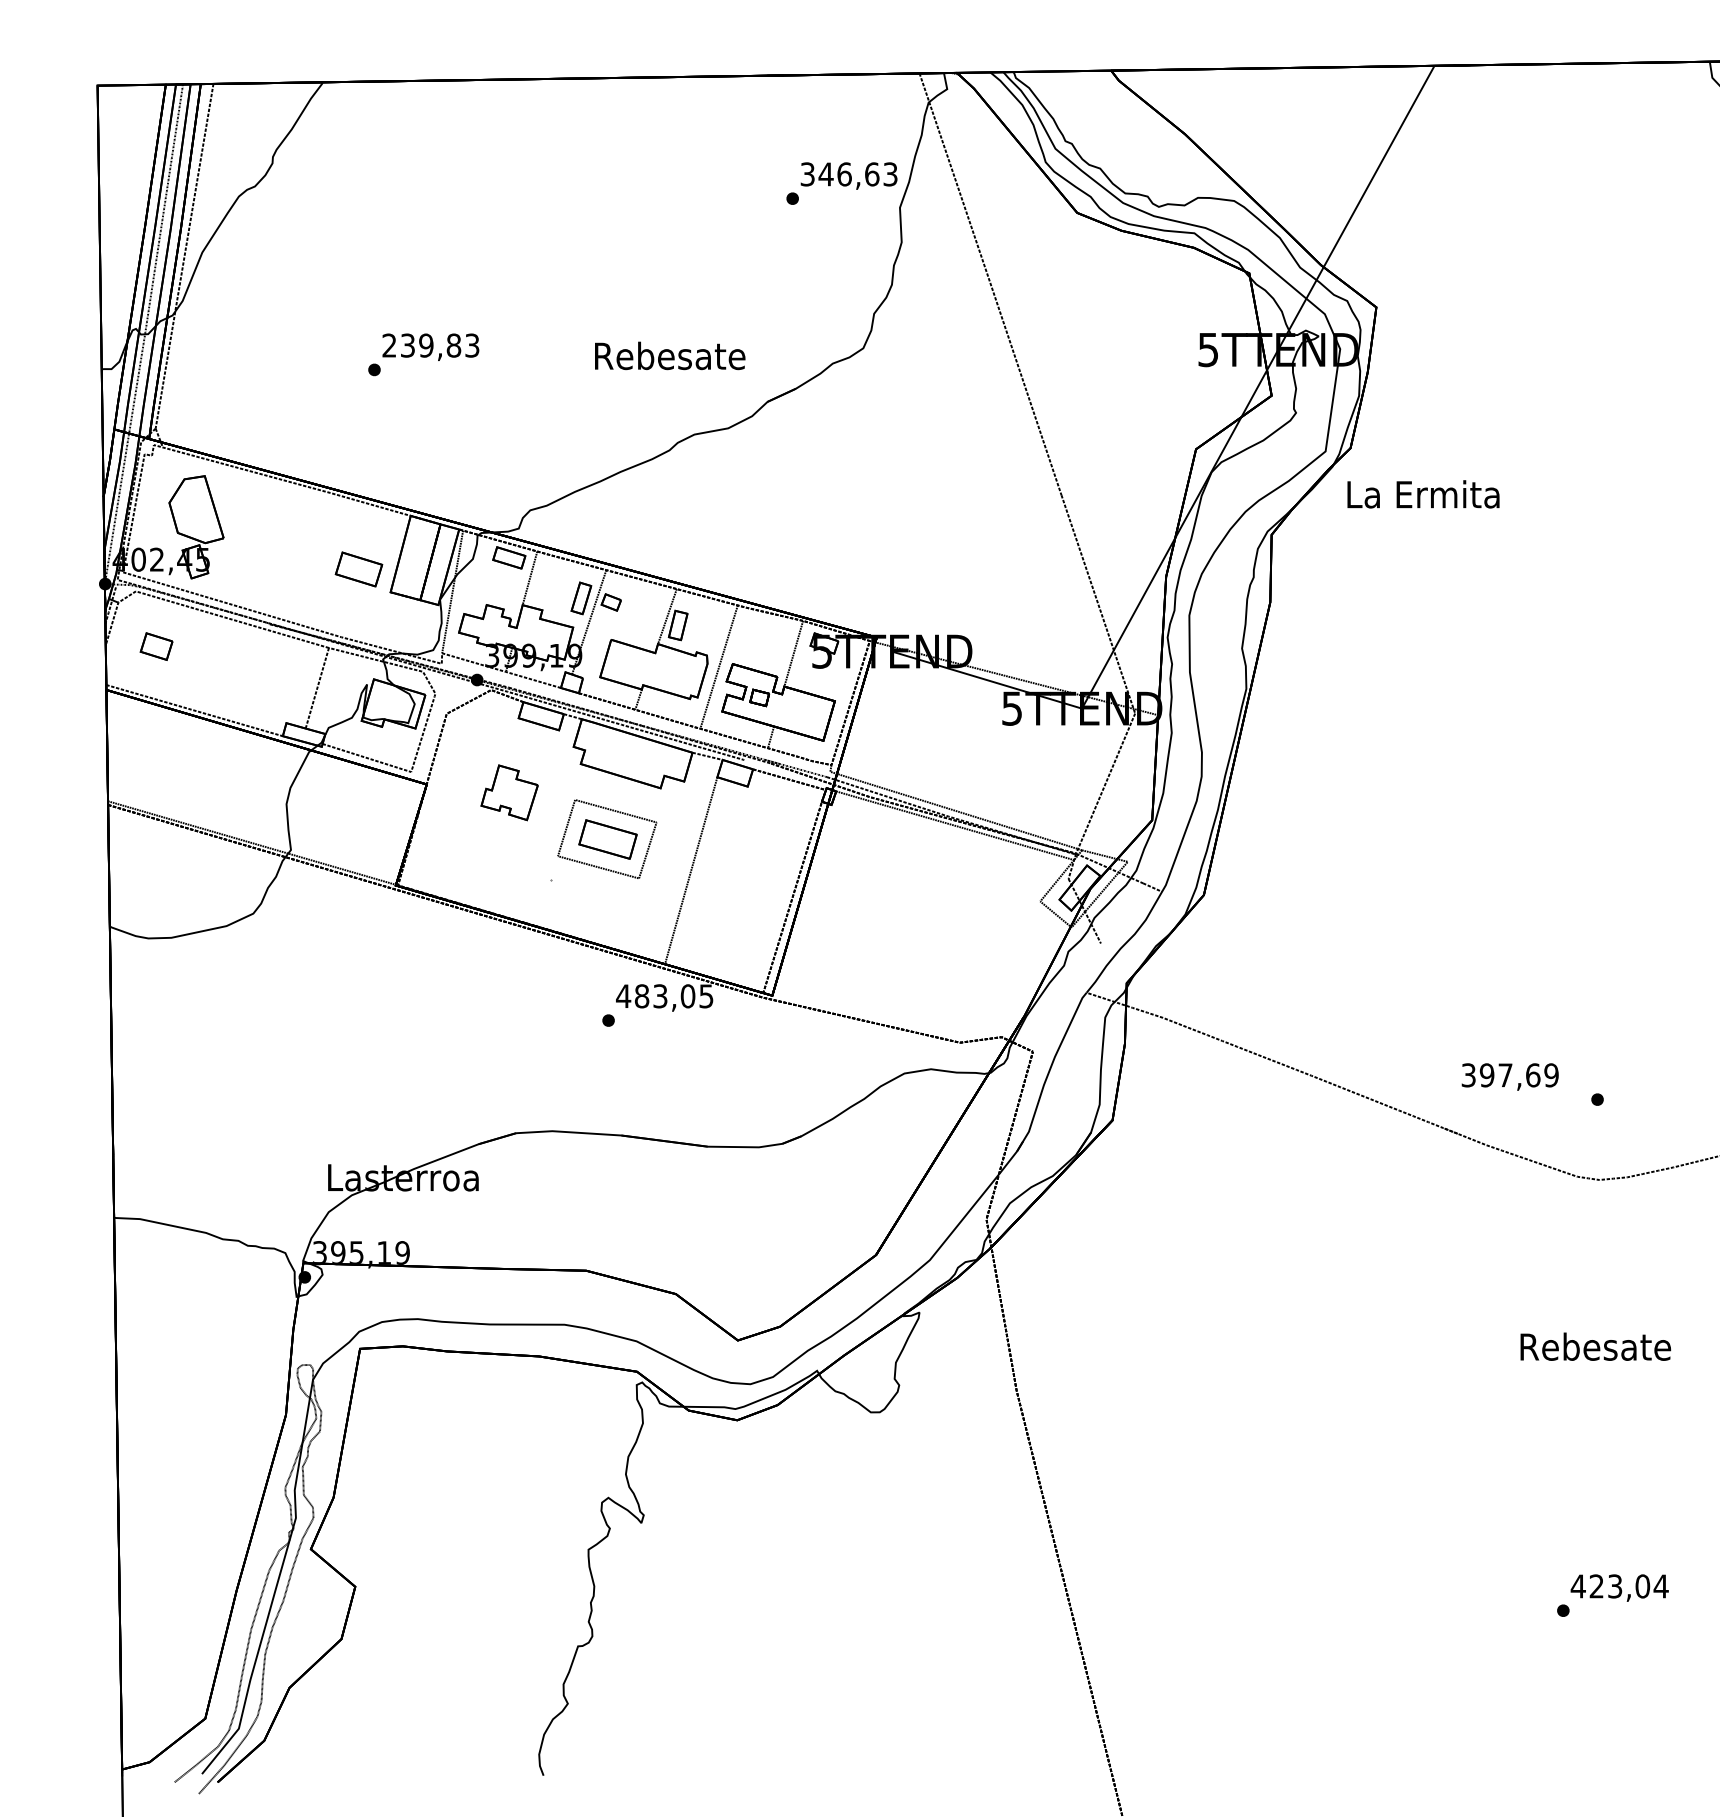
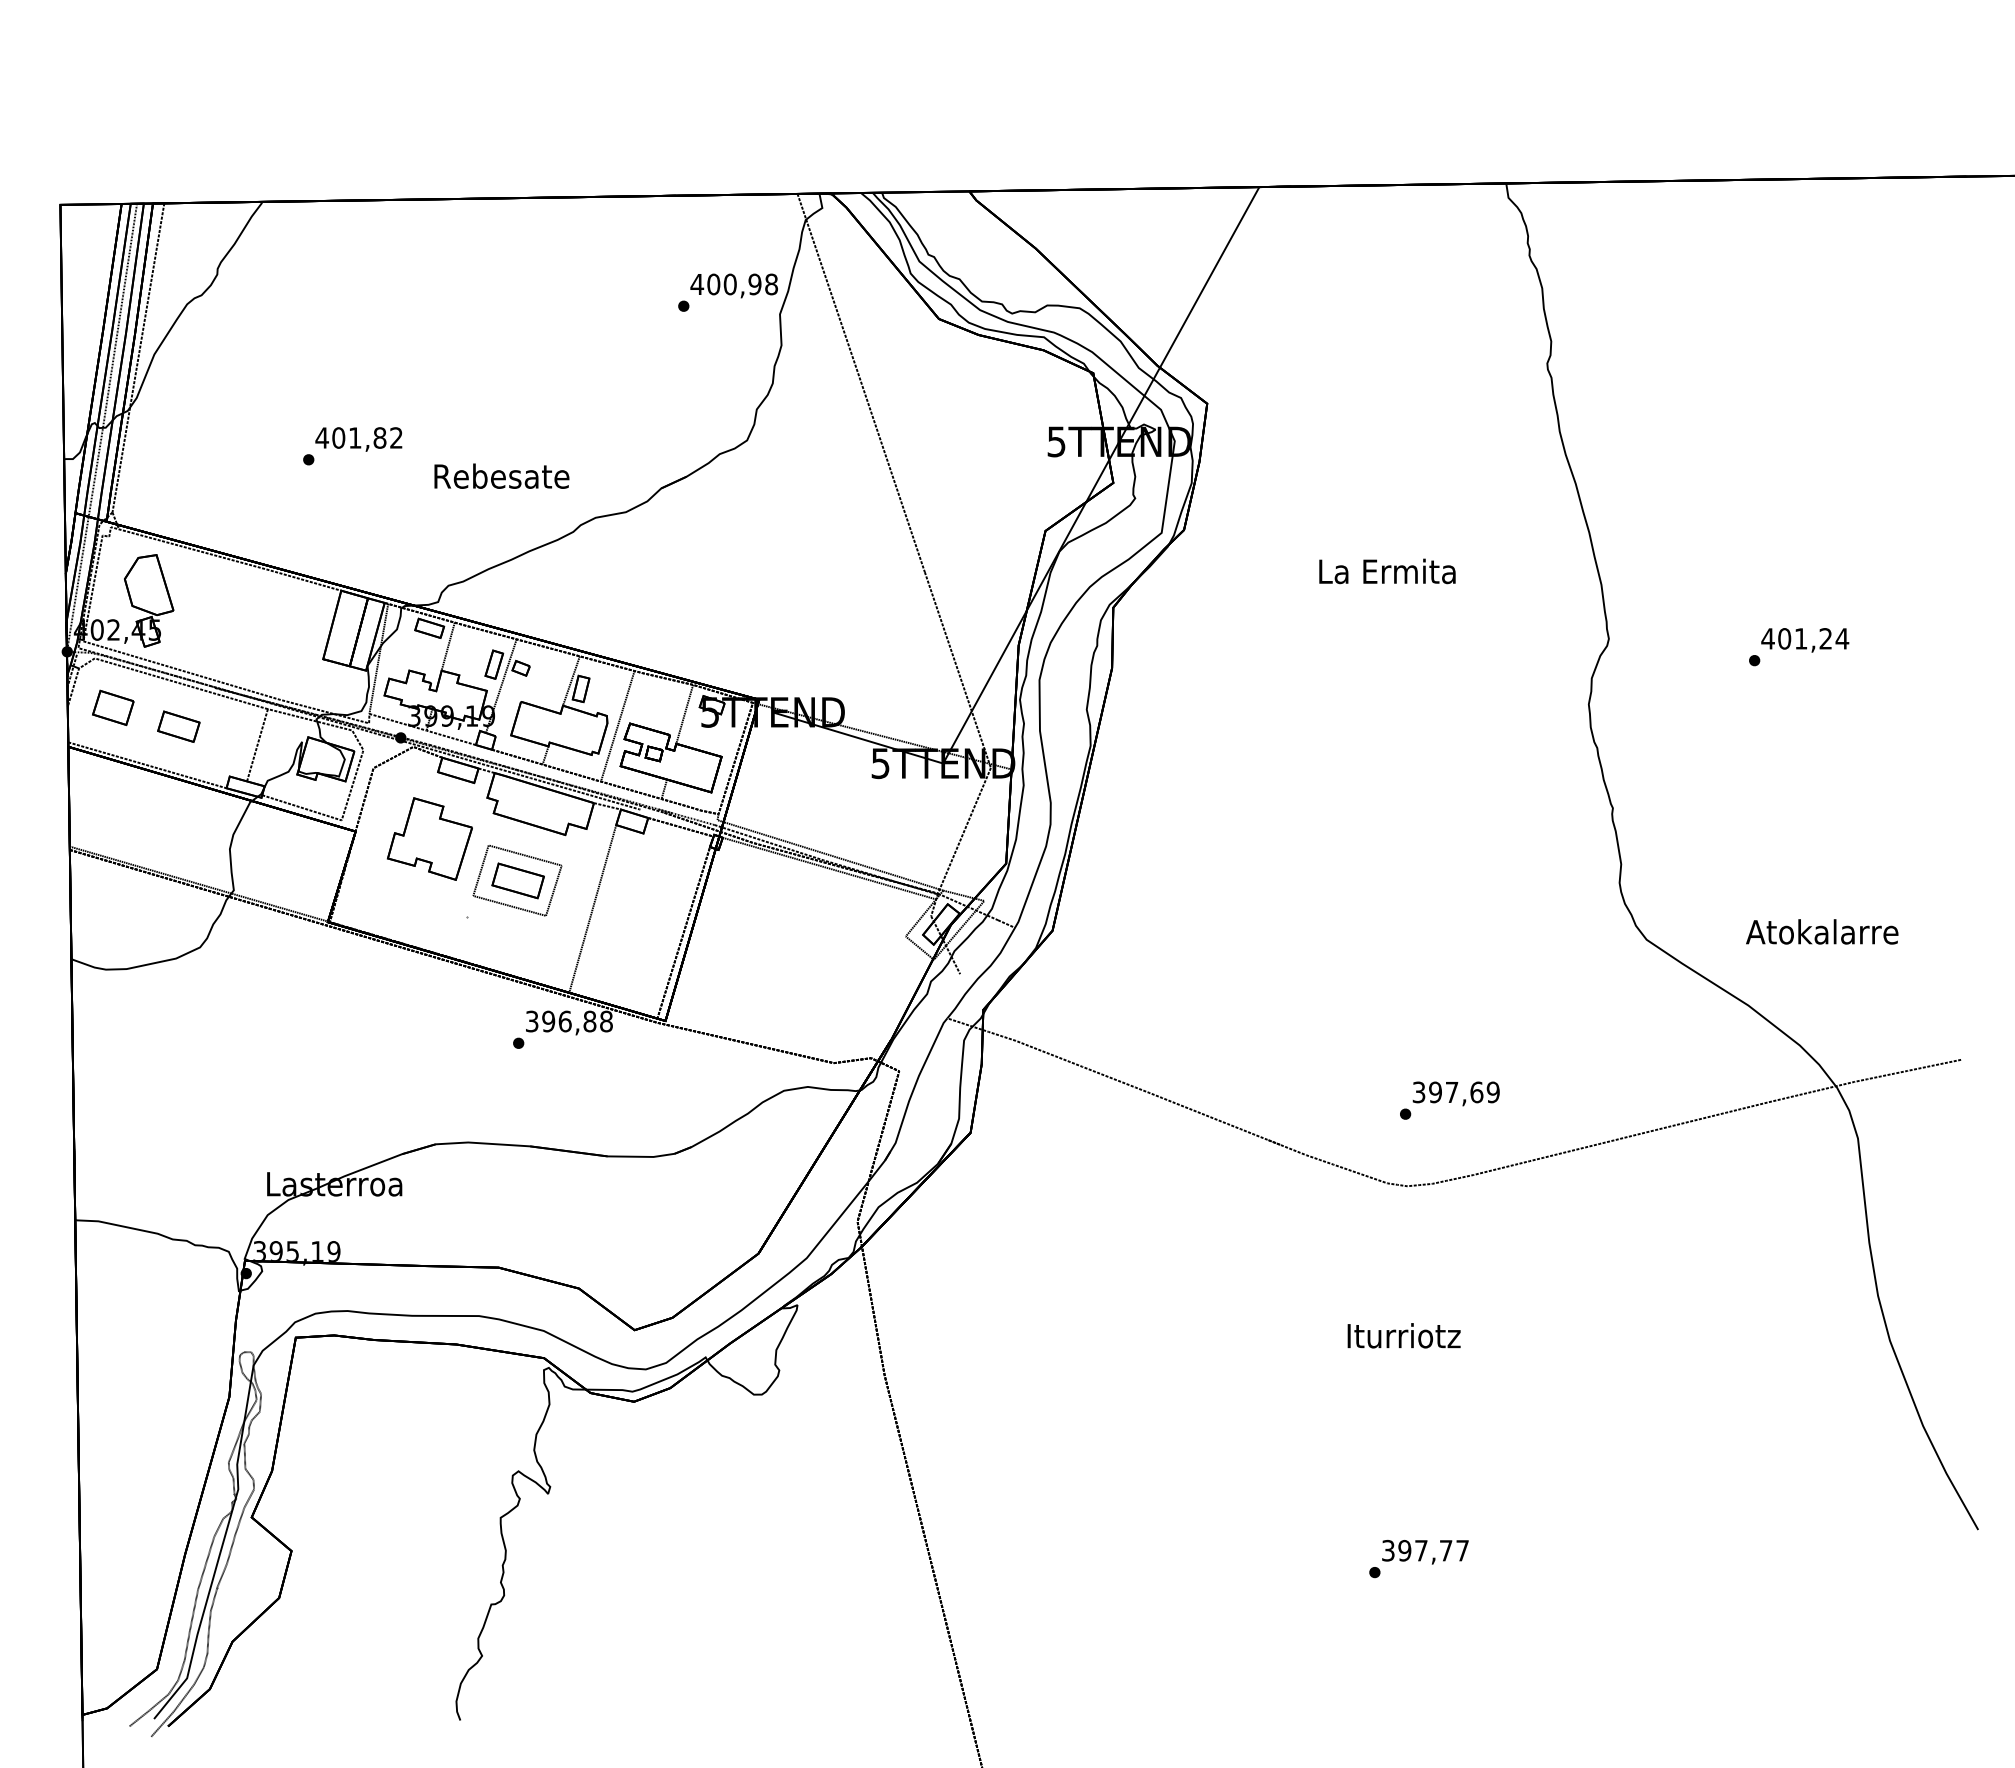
text: (848, 174) -> (733, 284), 346,63 -> 400,98
text: (429, 345) -> (358, 437), 239,83 -> 401,82
text: (669, 355) -> (501, 475), moved
text: (1423, 494) -> (1387, 571), moved
part: (358, 569) -> (178, 726), moved
part: (156, 646) -> (113, 707), size x1.43
part: (509, 792) -> (429, 838), size x1.67
text: (664, 996) -> (568, 1021), 483,05 -> 396,88
text: (1509, 1076) -> (1455, 1093), moved
text: (1595, 1346) -> (1403, 1335), Rebesate -> Iturriotz
text: (1619, 1586) -> (1425, 1550), 423,04 -> 397,77

